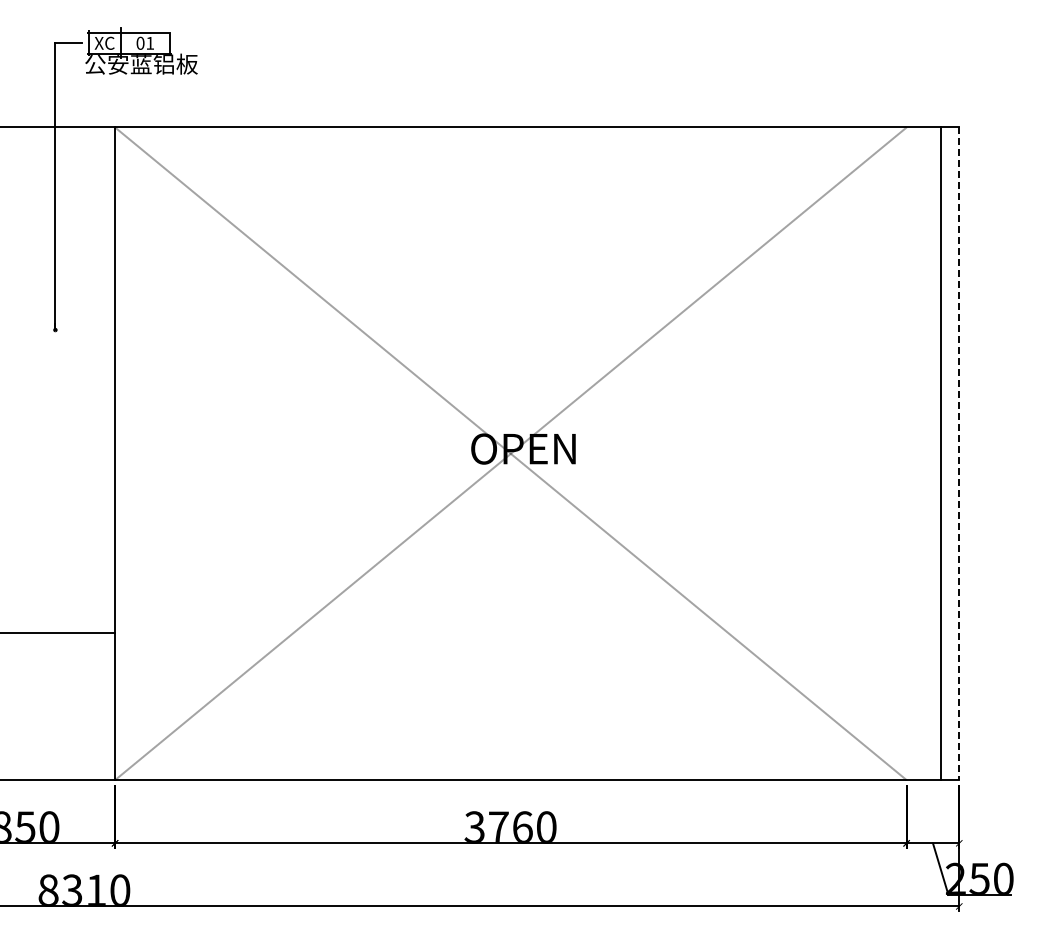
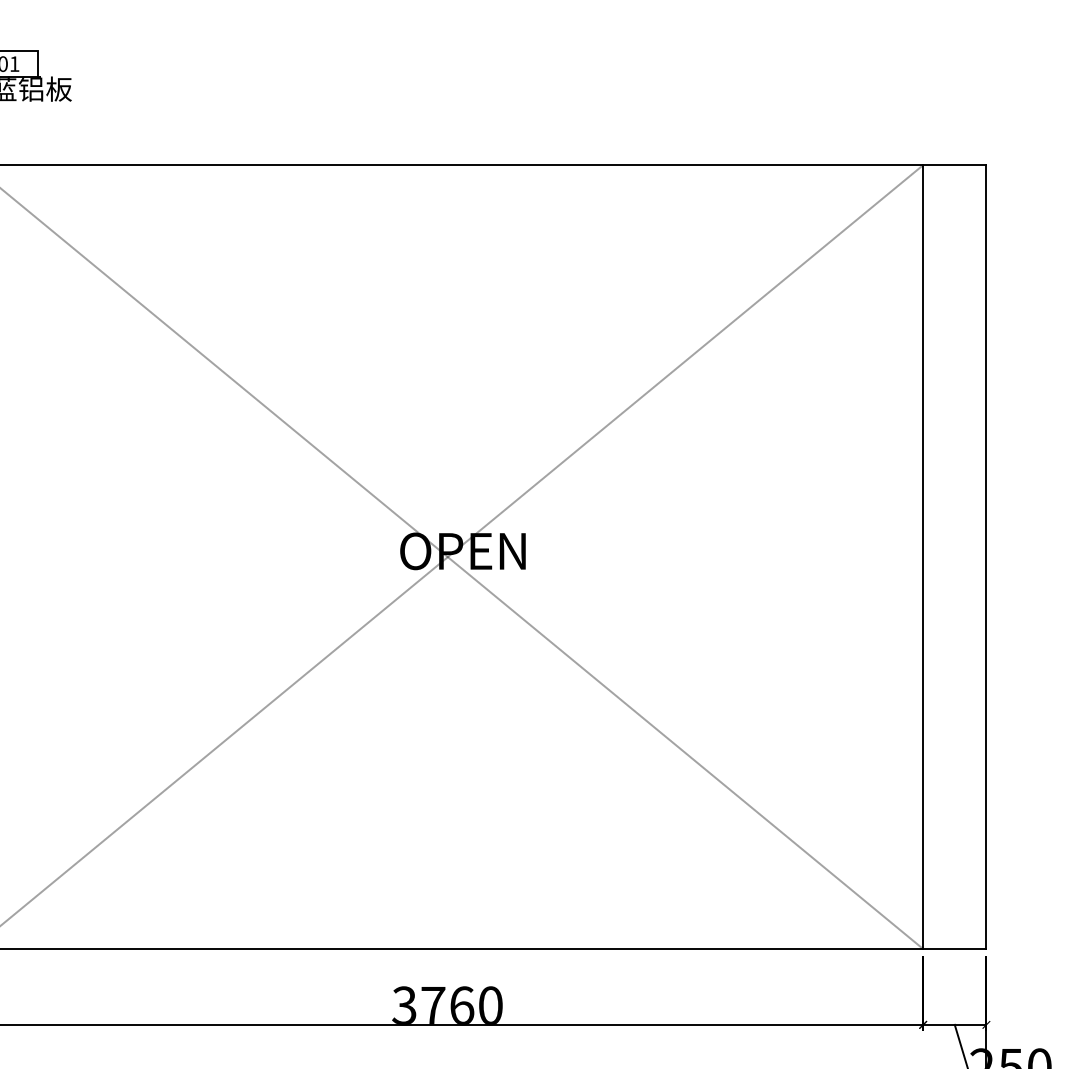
line: (940, 453) -> (922, 556), moved
line: (959, 454) -> (986, 557), dashed -> solid

